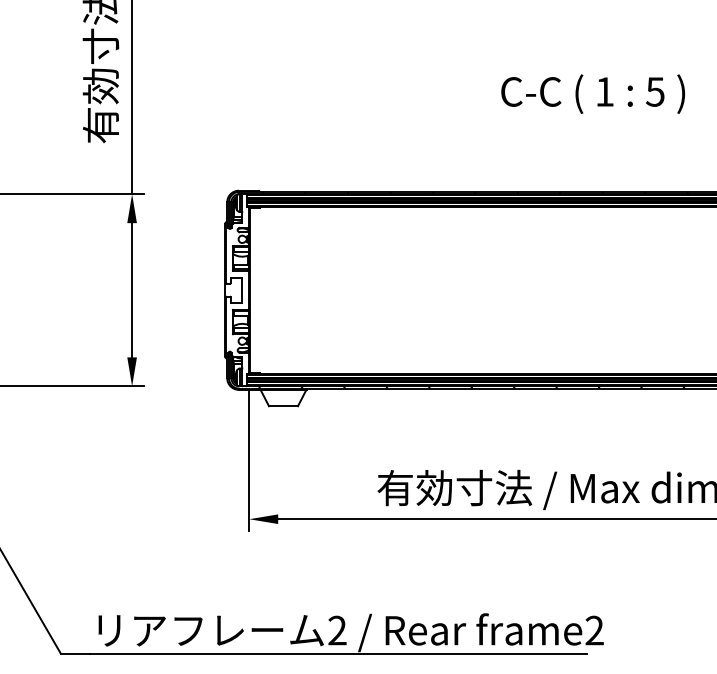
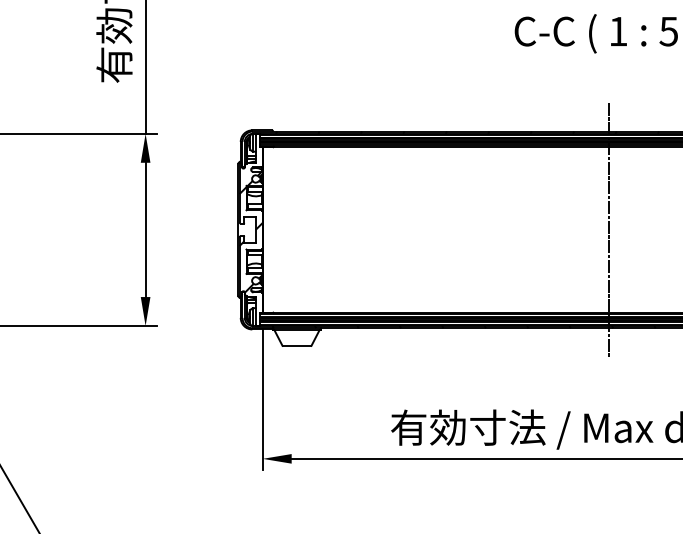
line: (595, 289) -> (609, 229), added
hatch: (237, 294) -> (251, 234), added

